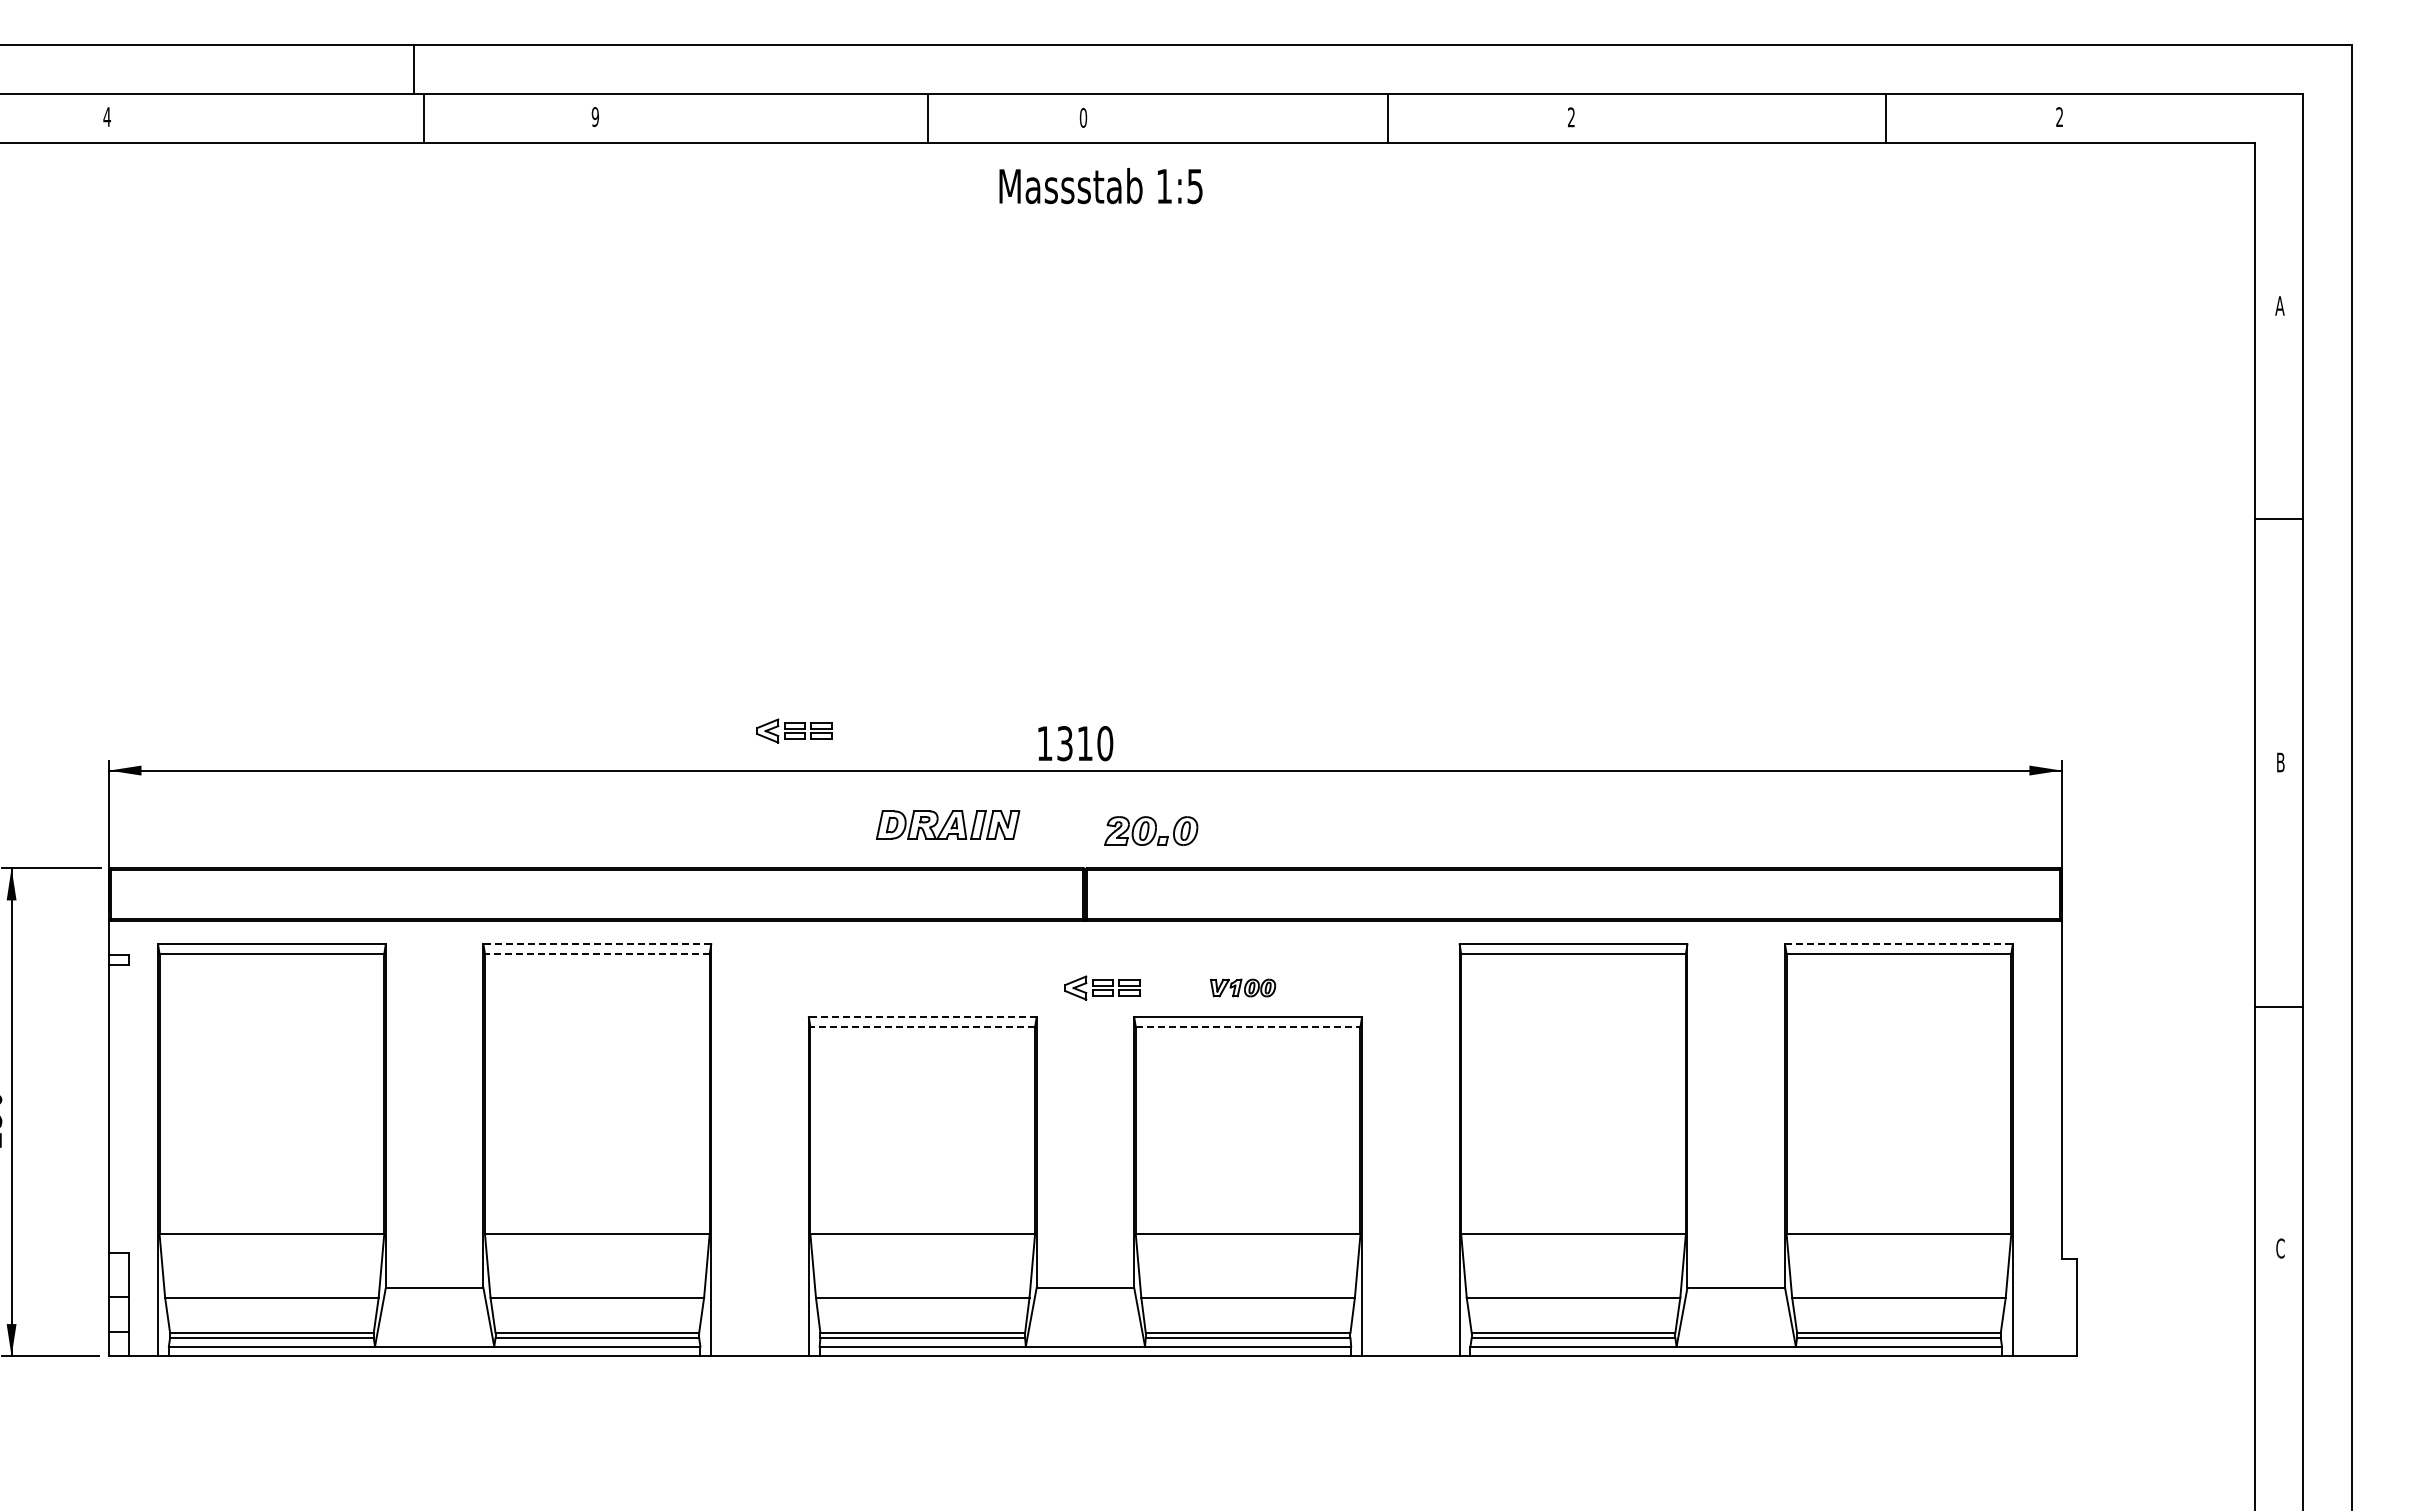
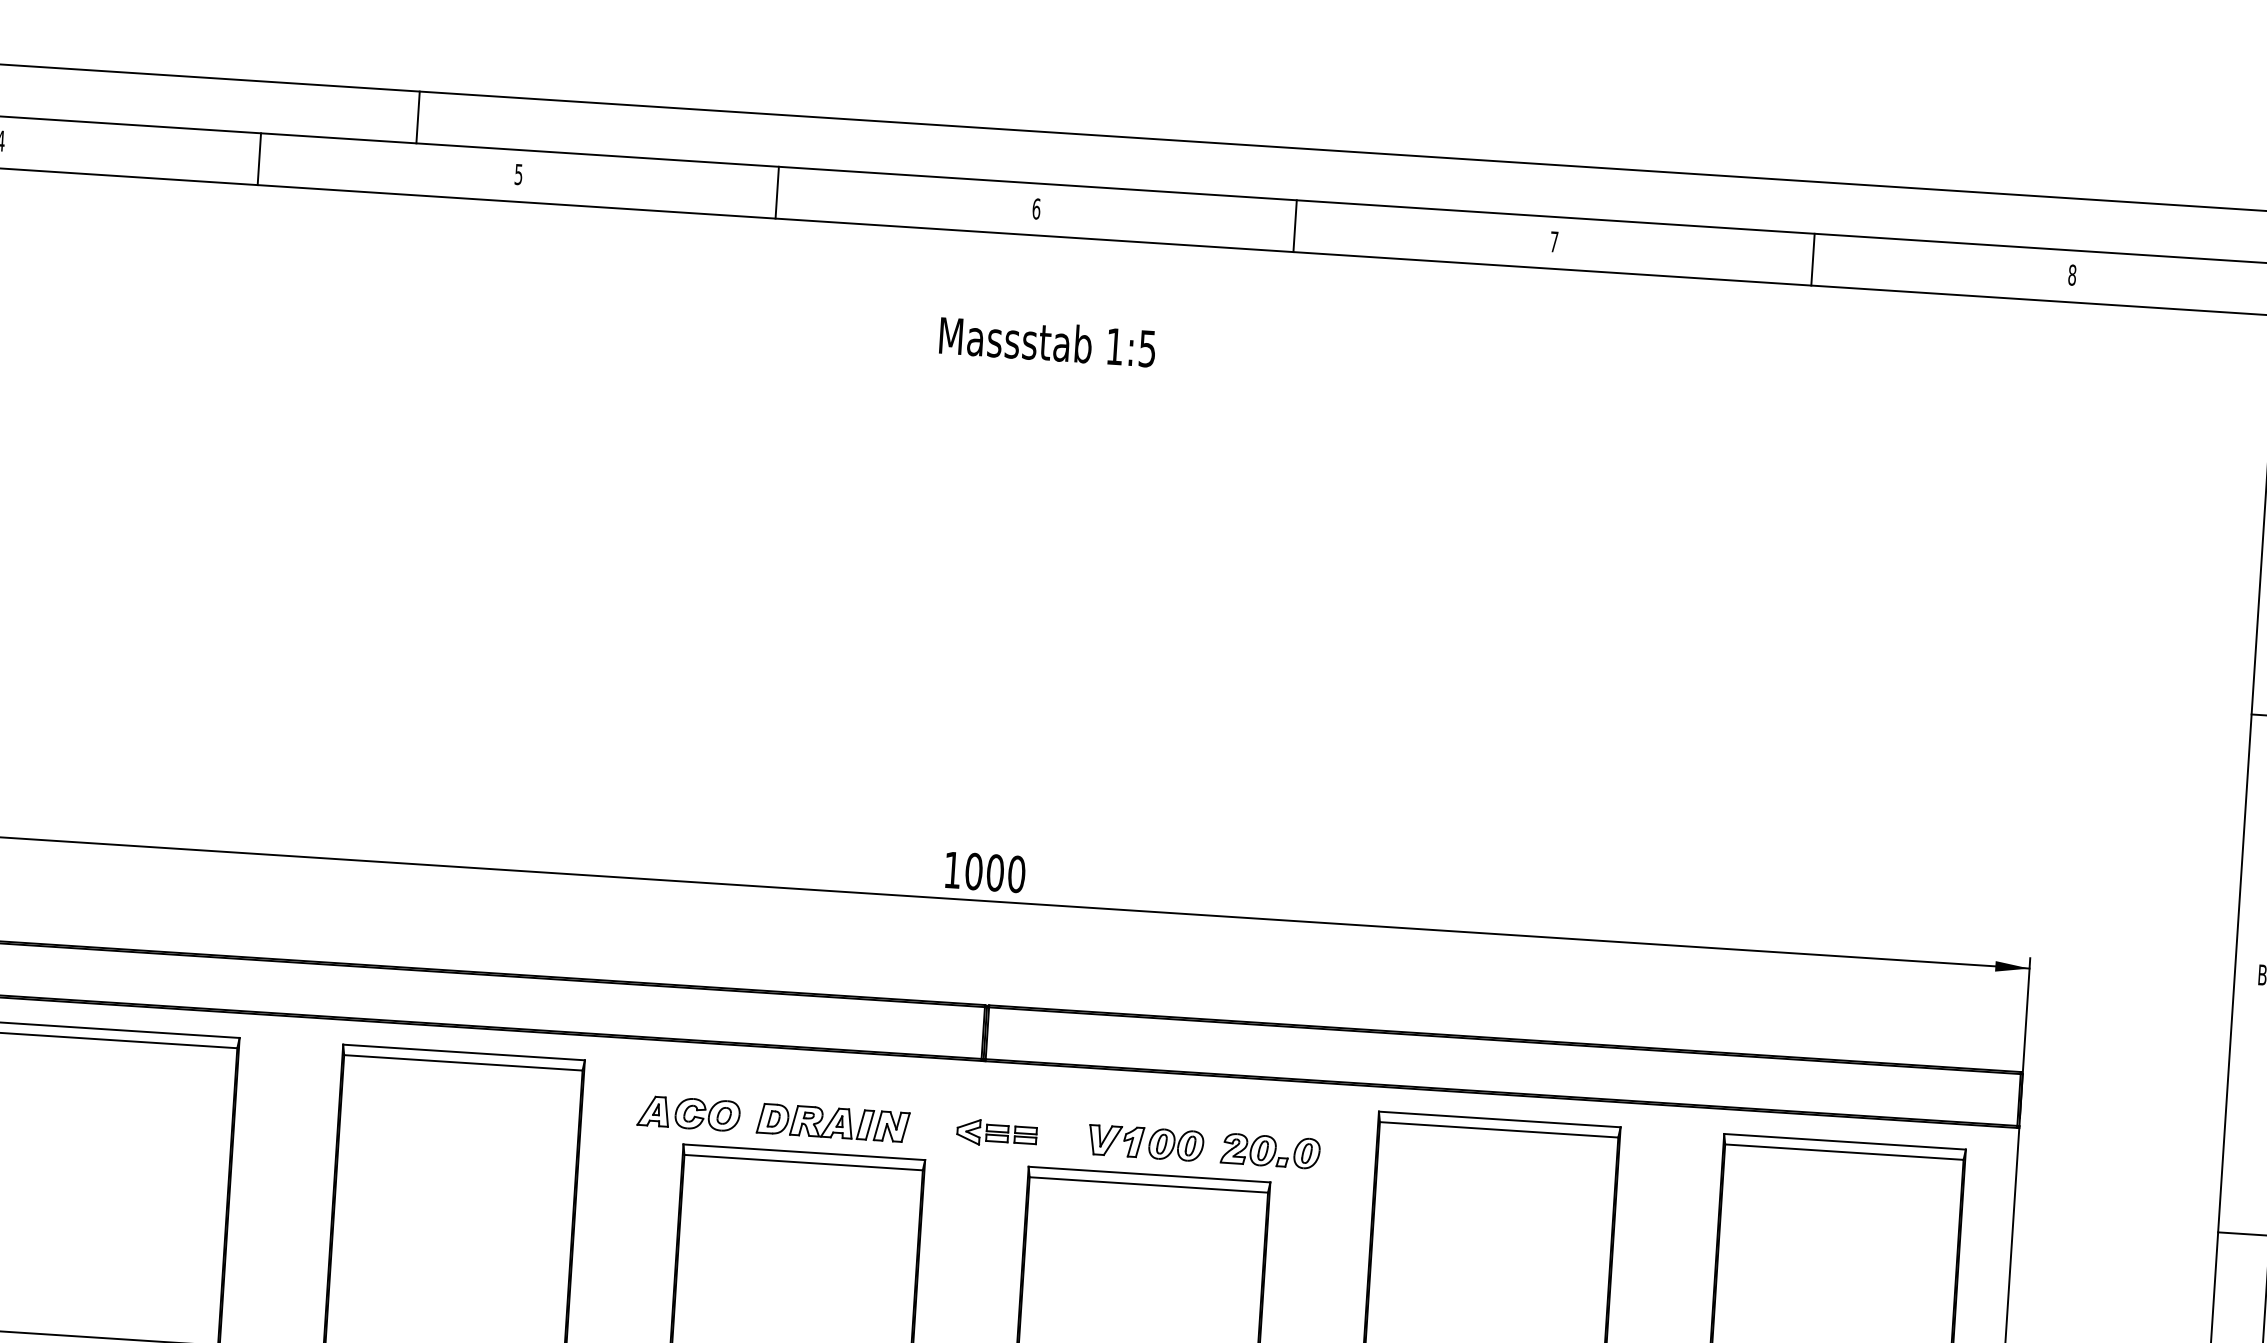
line: (414, 69) -> (418, 117), moved
text: (594, 116) -> (517, 173), 9 -> 5
line: (424, 117) -> (259, 158), moved
line: (928, 117) -> (777, 191), moved
text: (1083, 117) -> (1036, 208), 0 -> 6
line: (1388, 117) -> (1295, 225), moved
text: (1571, 117) -> (1554, 242), 2 -> 7
line: (1886, 117) -> (1813, 258), moved
text: (2059, 117) -> (2072, 275), 2 -> 8
text: (1100, 186) -> (1047, 342), moved
part: (794, 730) -> (687, 839), removed
text: (1075, 743) -> (985, 872), 1310 -> 1000
part: (948, 824) -> (833, 1122), moved
part: (1151, 830) -> (1270, 1150), moved
line: (597, 944) -> (464, 1052), dashed -> solid
line: (1898, 944) -> (1844, 1141), dashed -> solid
line: (596, 954) -> (462, 1063), dashed -> solid
part: (811, 987) -> (688, 1112), added
part: (1242, 987) -> (1145, 1142), size x1.67
line: (922, 1017) -> (804, 1152), dashed -> solid
line: (922, 1027) -> (803, 1163), dashed -> solid
line: (1248, 1027) -> (1149, 1185), dashed -> solid

